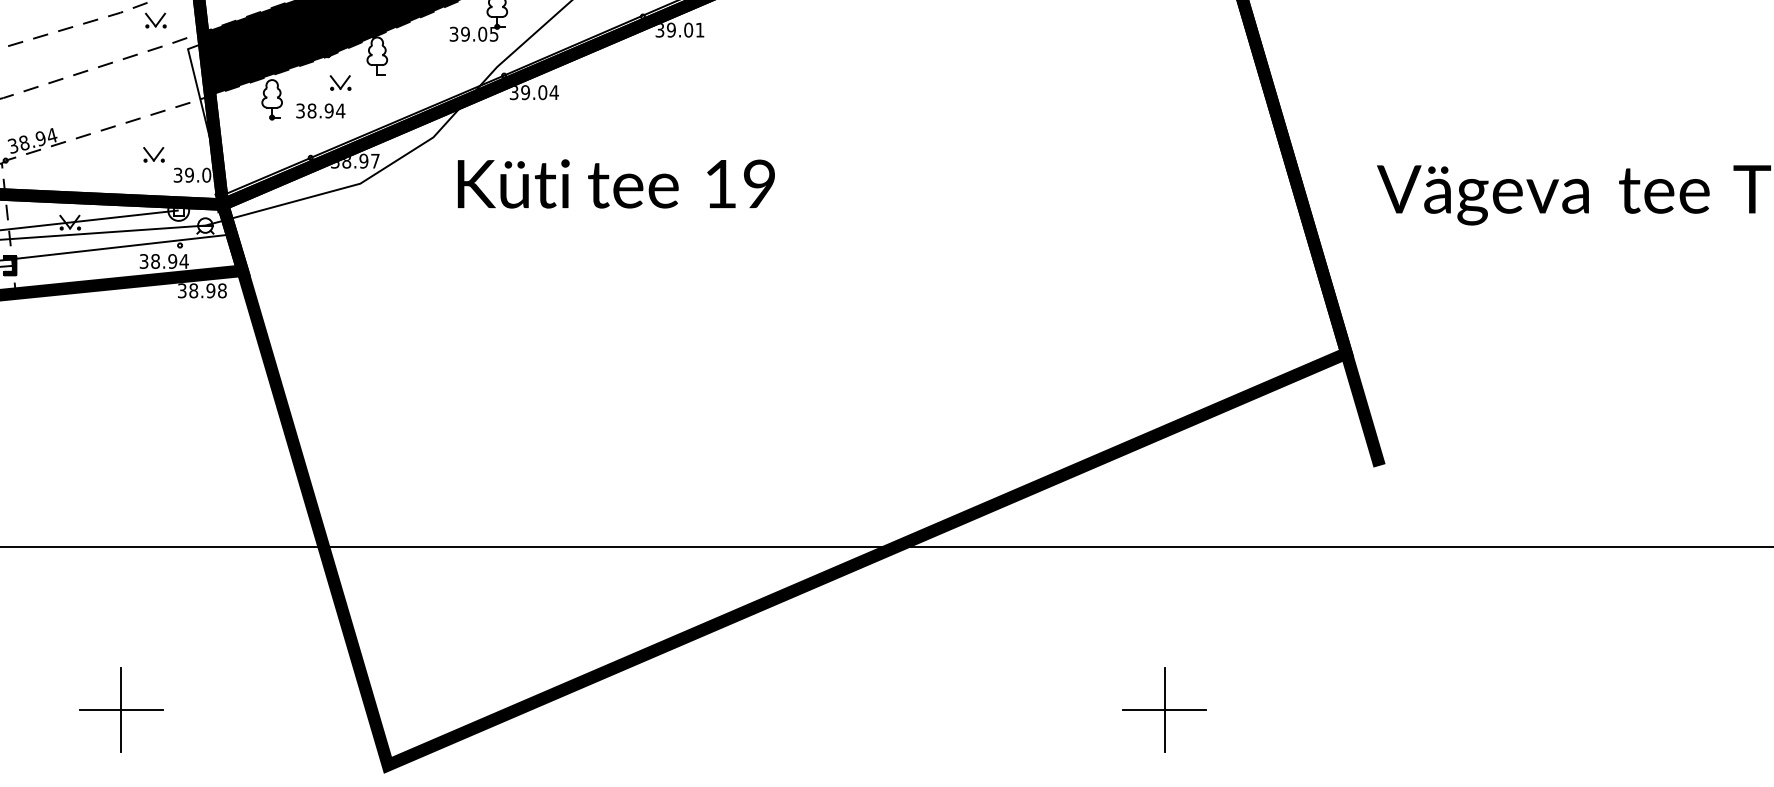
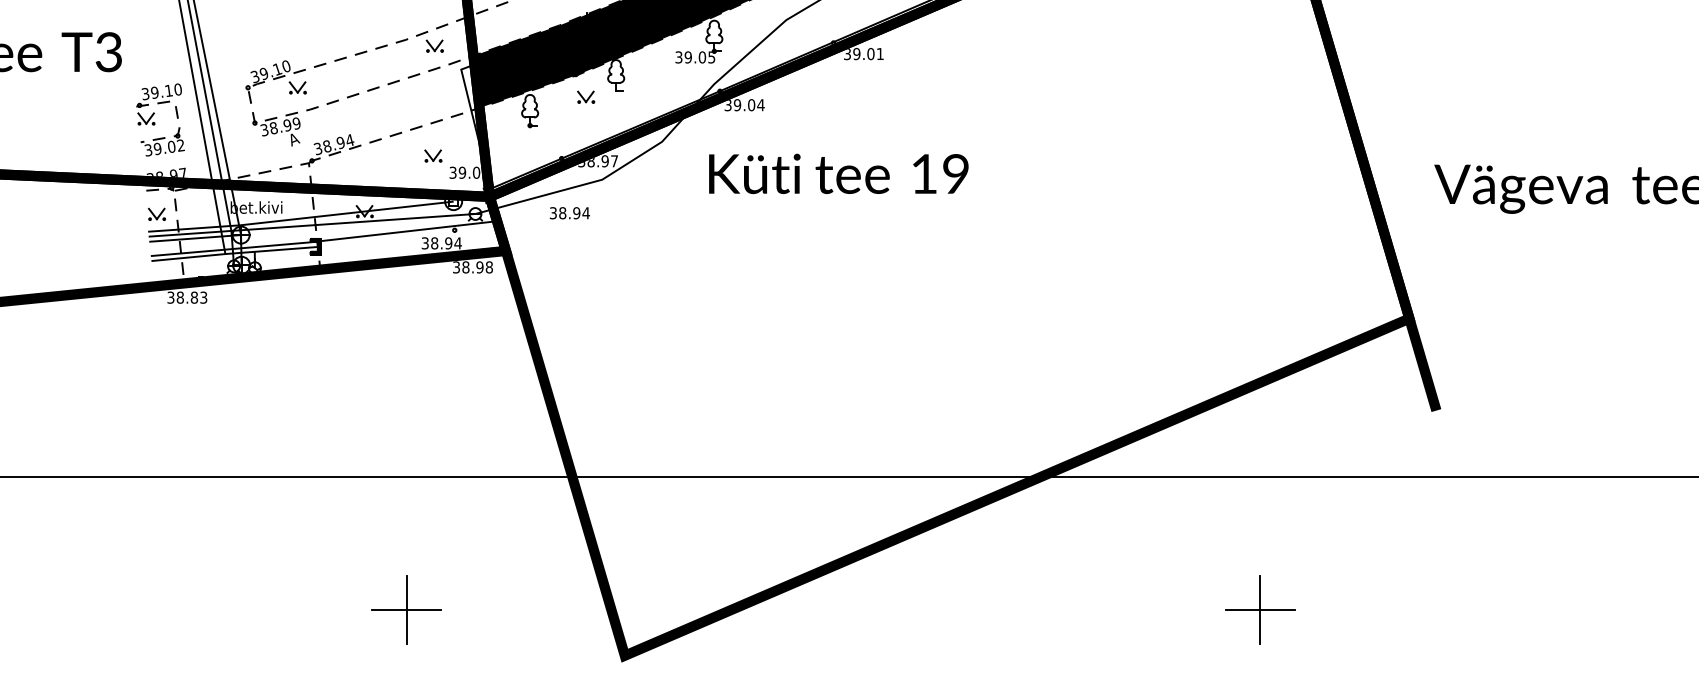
text: (320, 111) -> (569, 213), moved
text: (615, 183) -> (838, 173), moved

